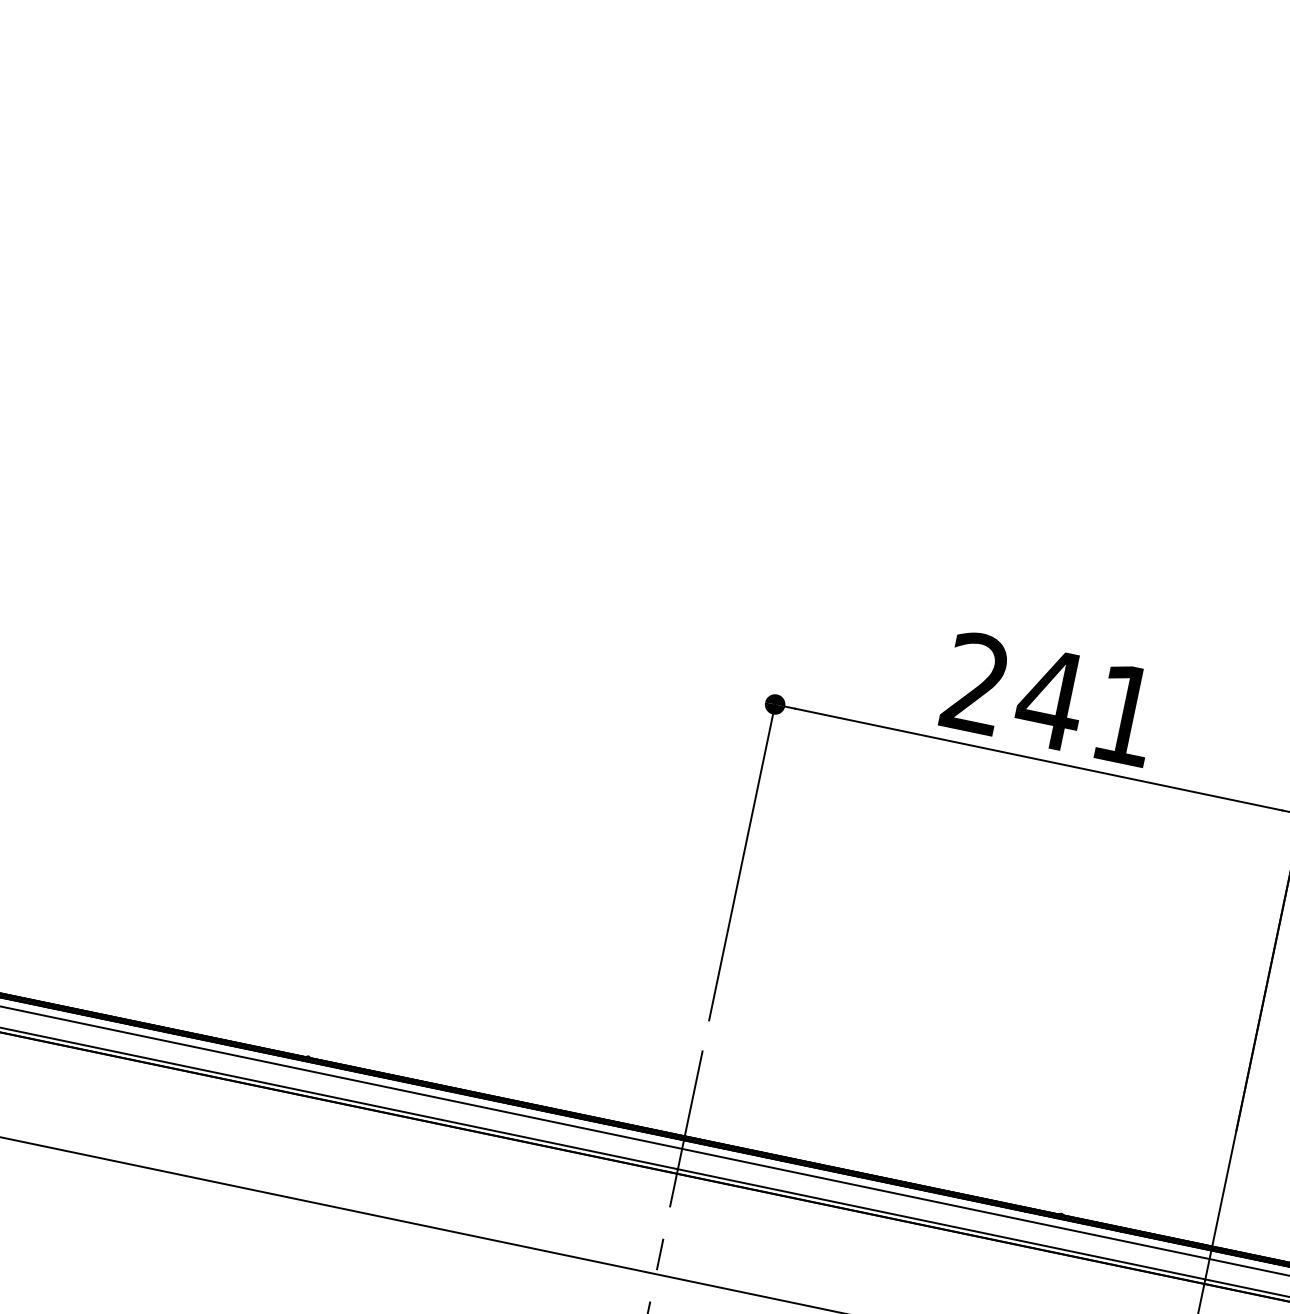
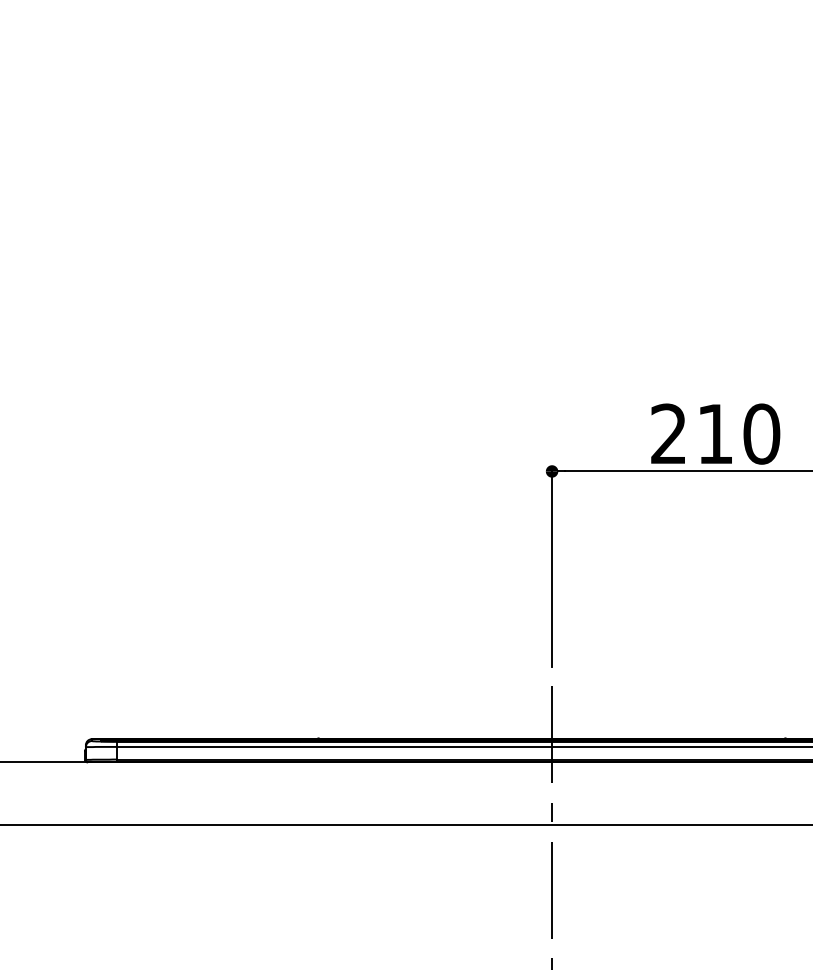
text: (1087, 705) -> (737, 433), 241 -> 210

